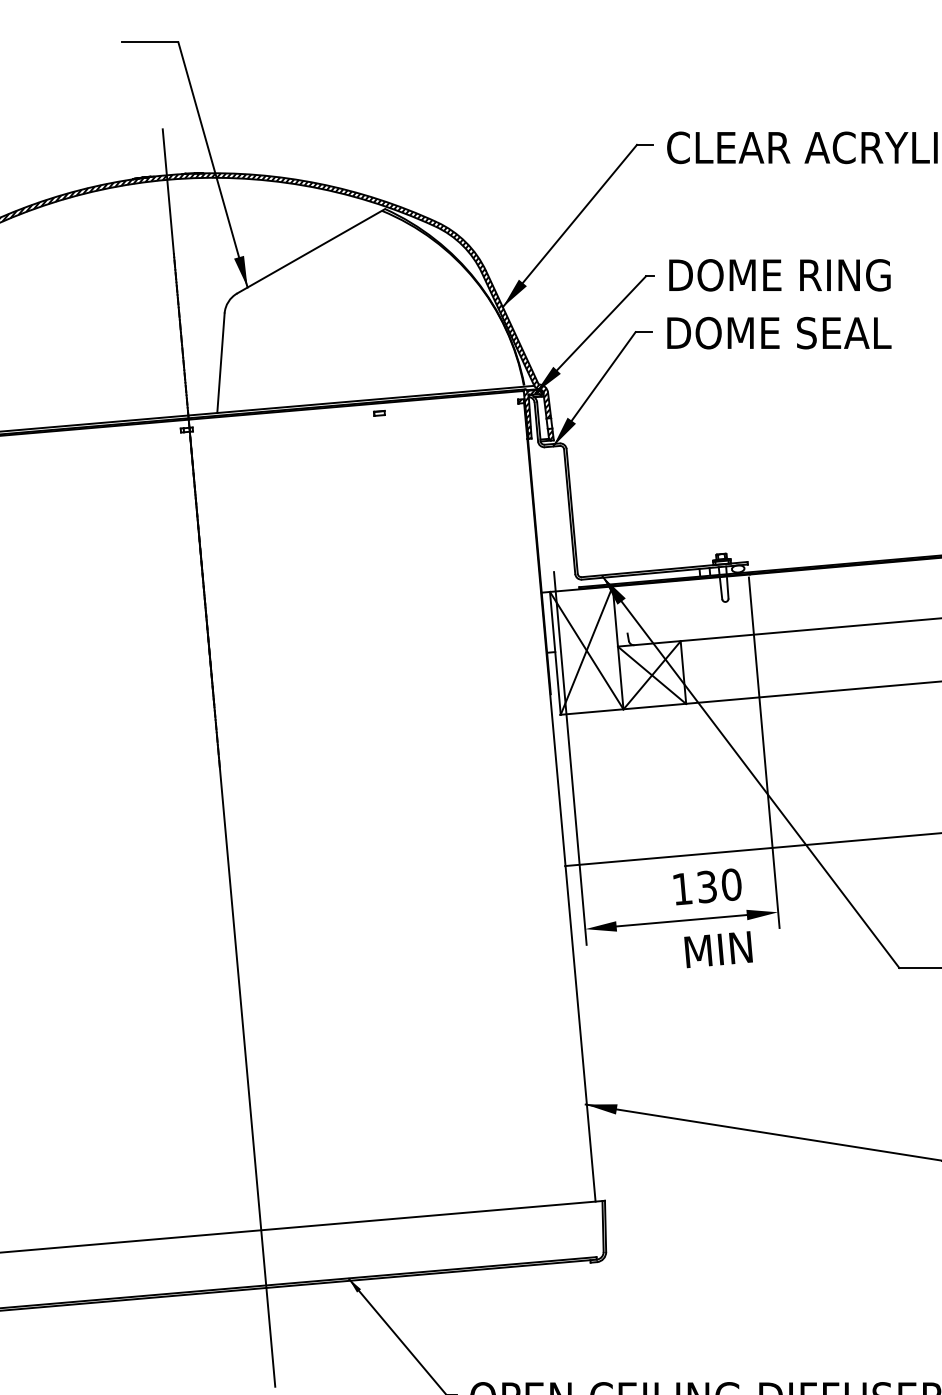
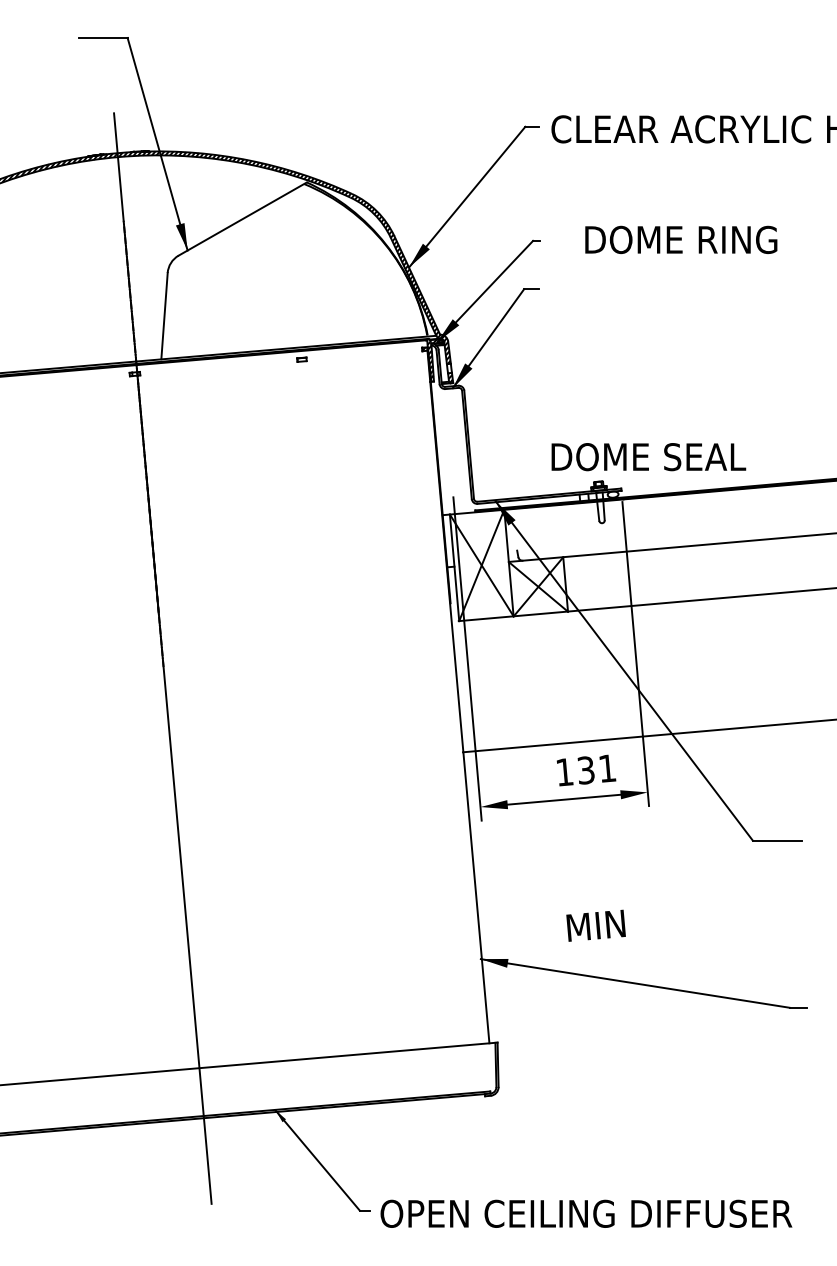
text: (780, 274) -> (681, 239), moved
text: (778, 333) -> (648, 457), moved
text: (731, 884) -> (607, 768), 130 -> 131
text: (717, 949) -> (595, 925), moved

